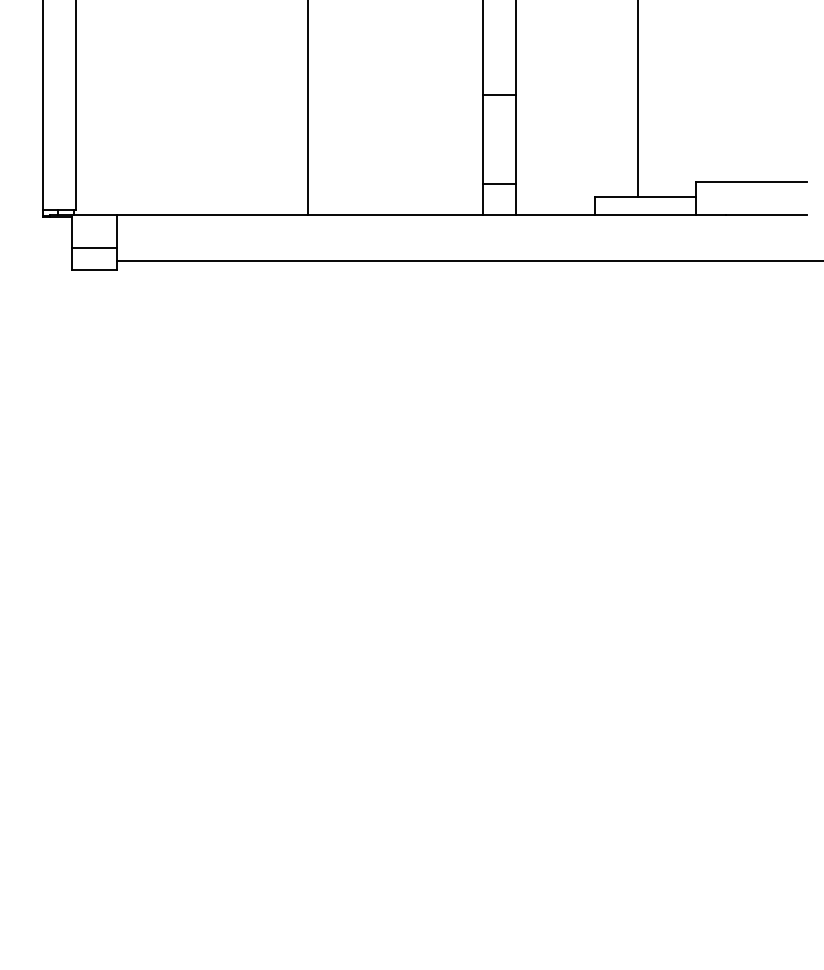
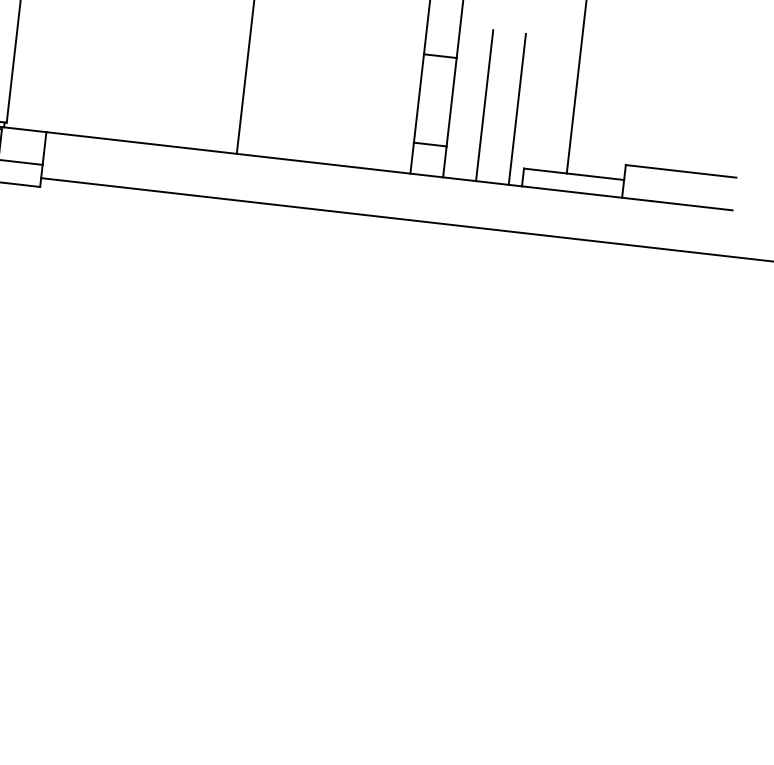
line: (548, 138) -> (484, 105), added
line: (581, 138) -> (517, 109), added

